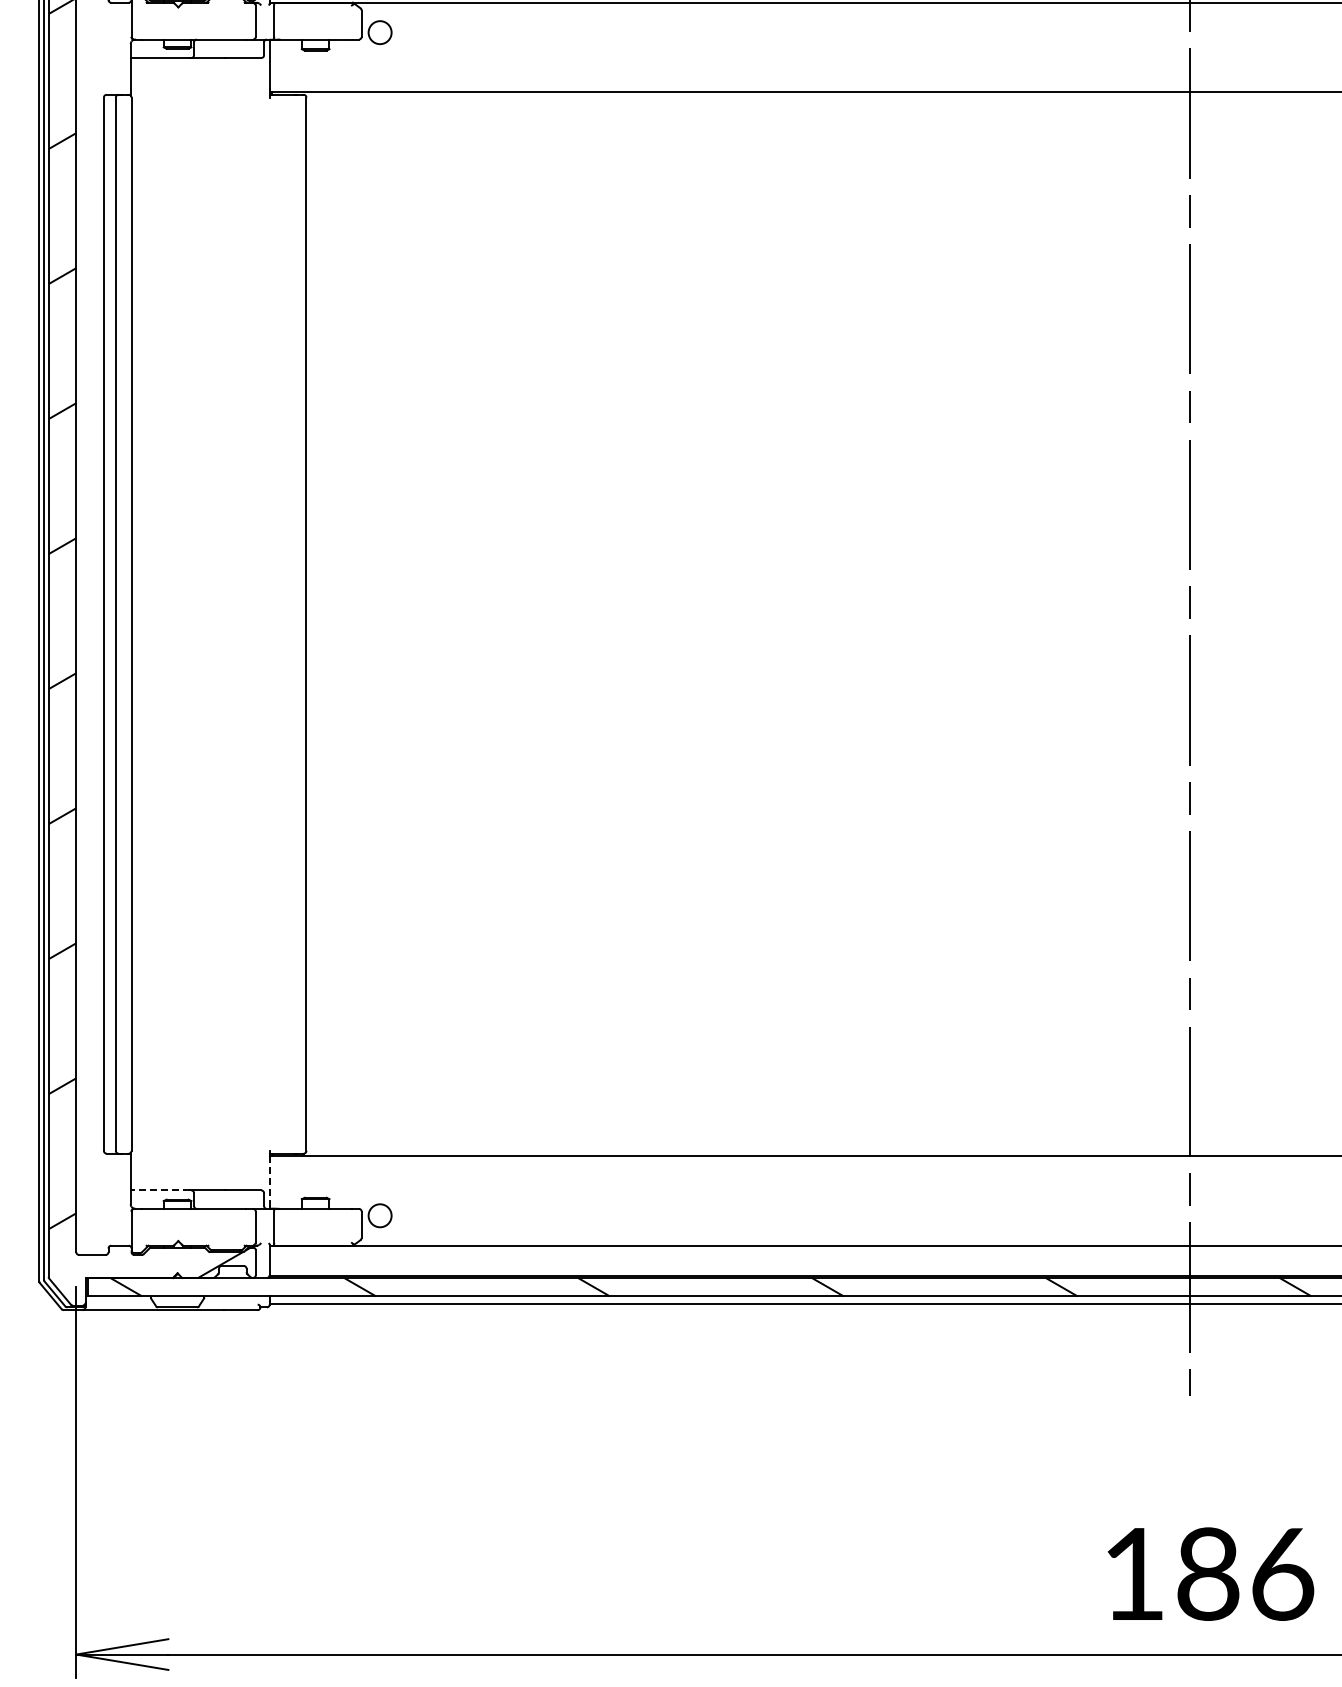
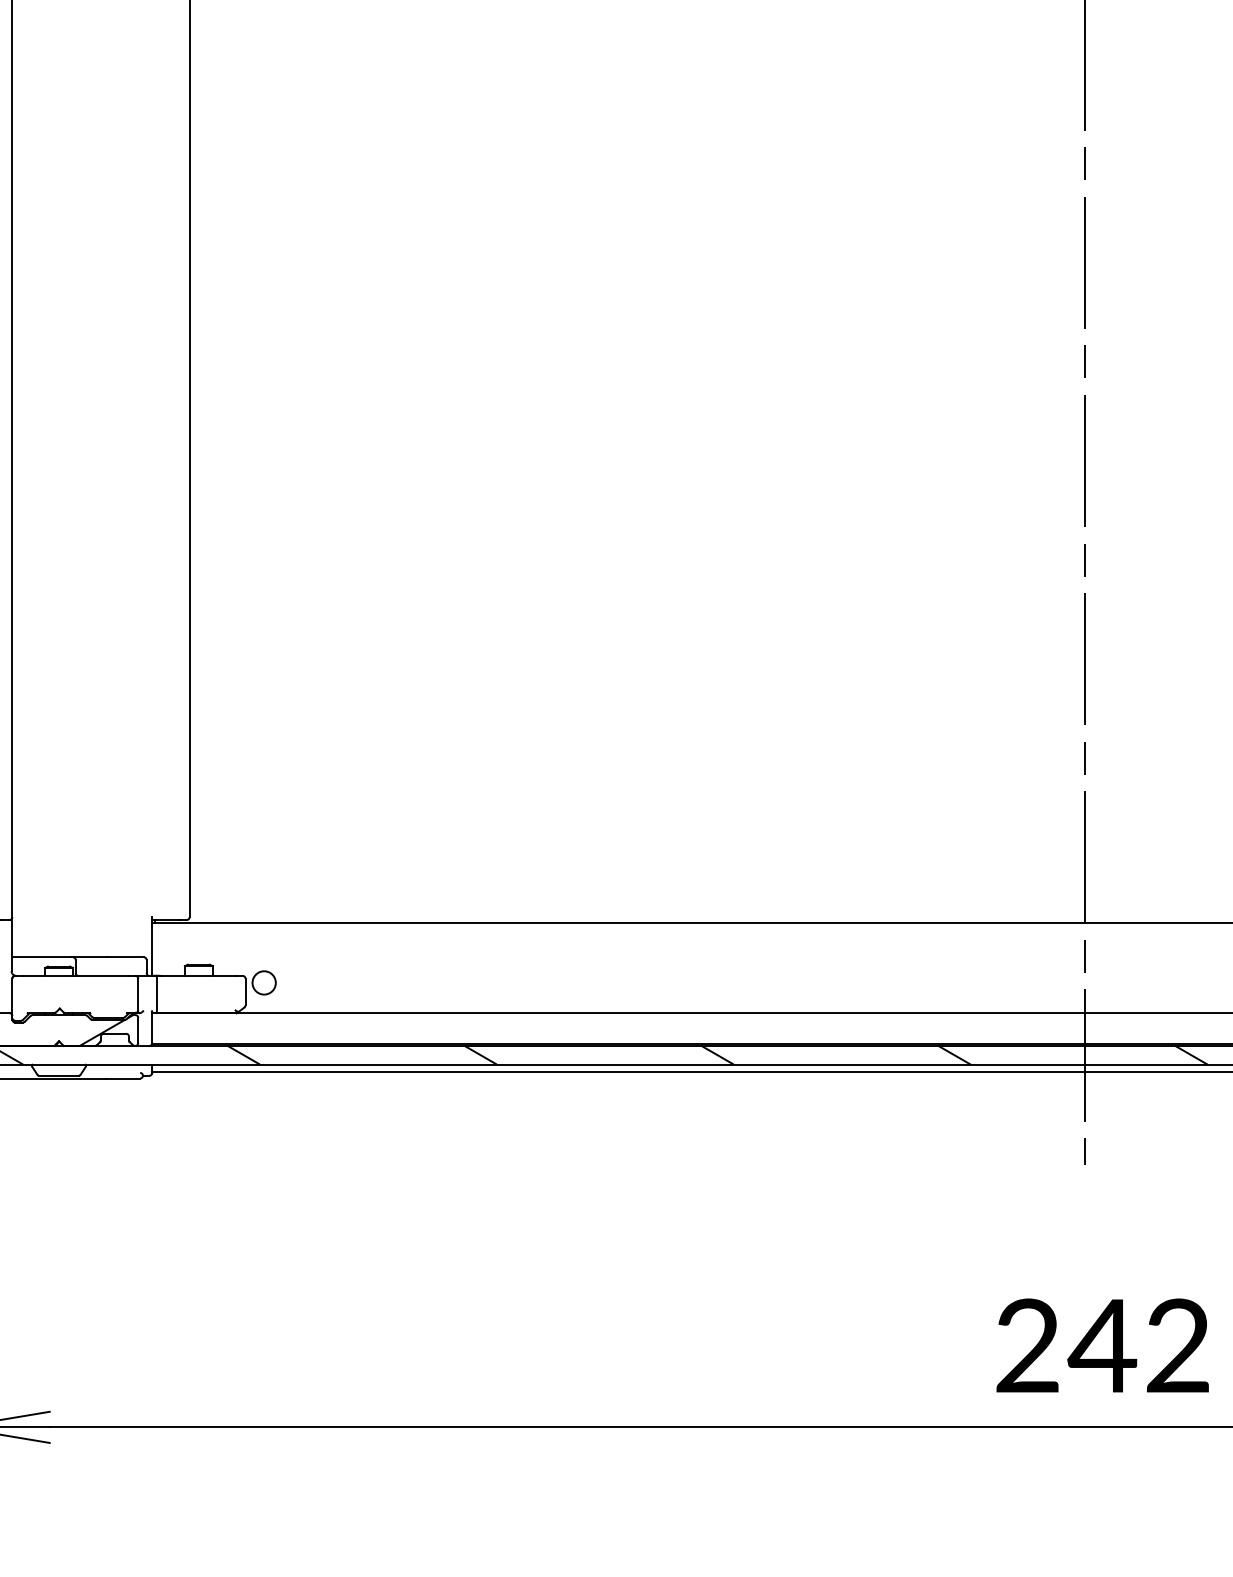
line: (269, 1182) -> (152, 949), dashed -> solid
line: (160, 1190) -> (41, 957), dashed -> solid
text: (1208, 1573) -> (1103, 1345), 186 -> 242

